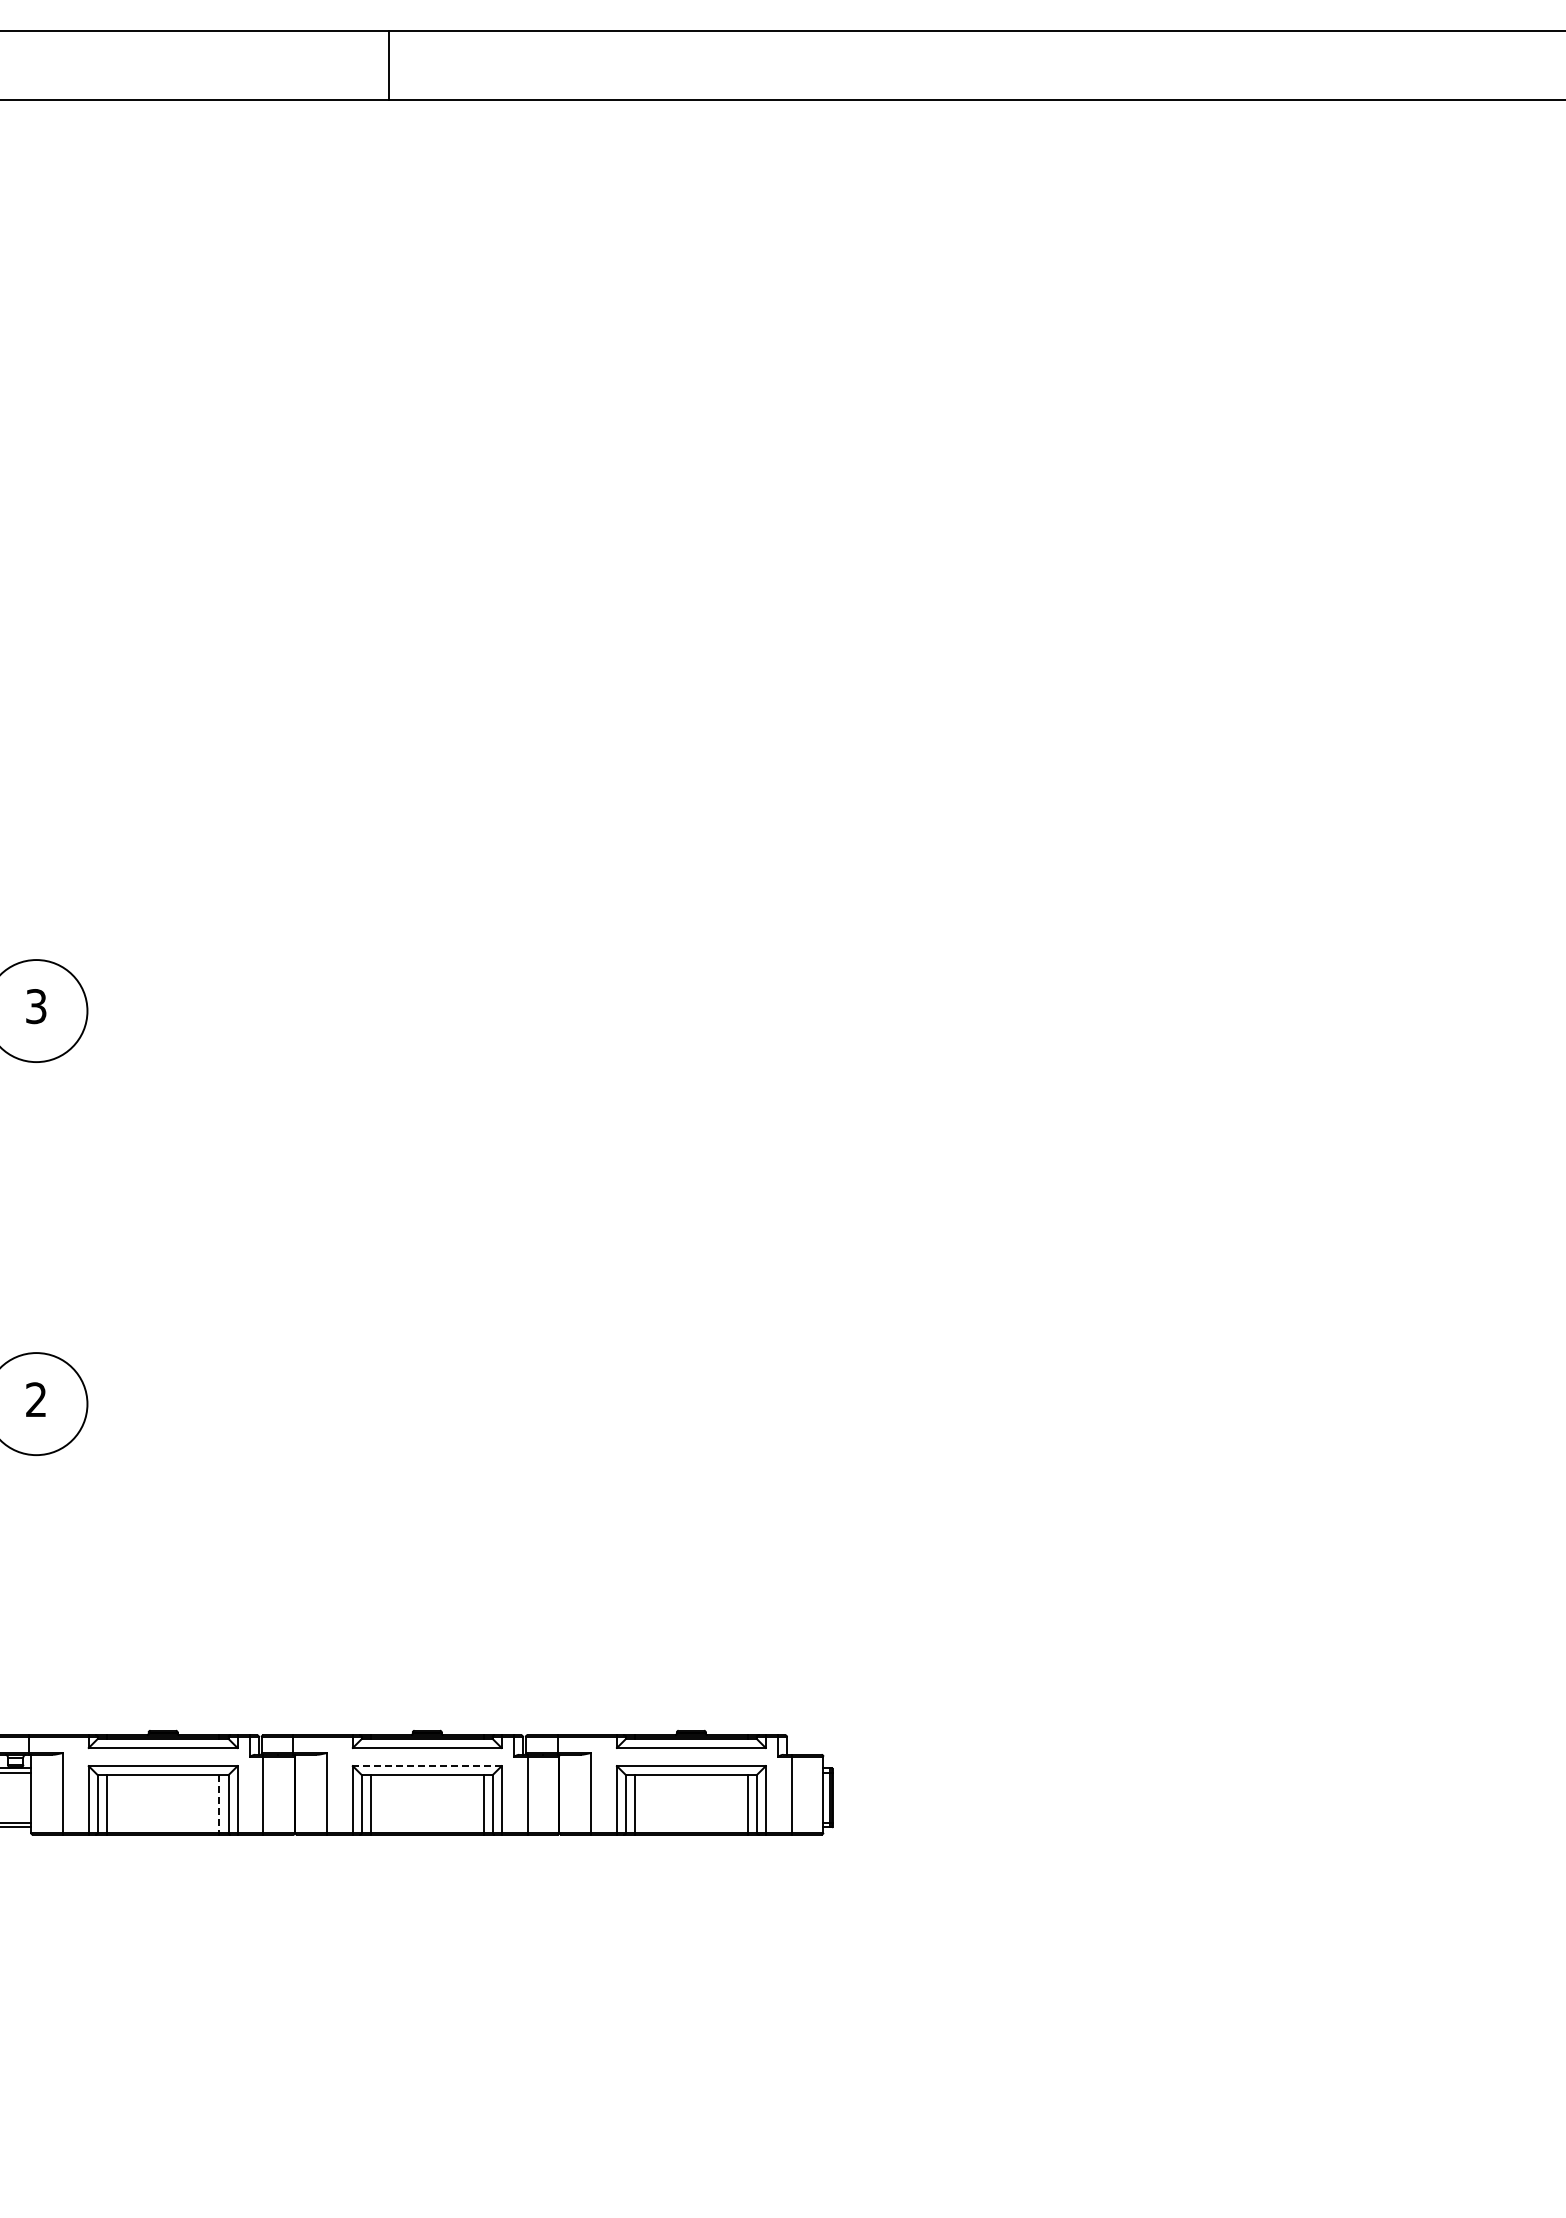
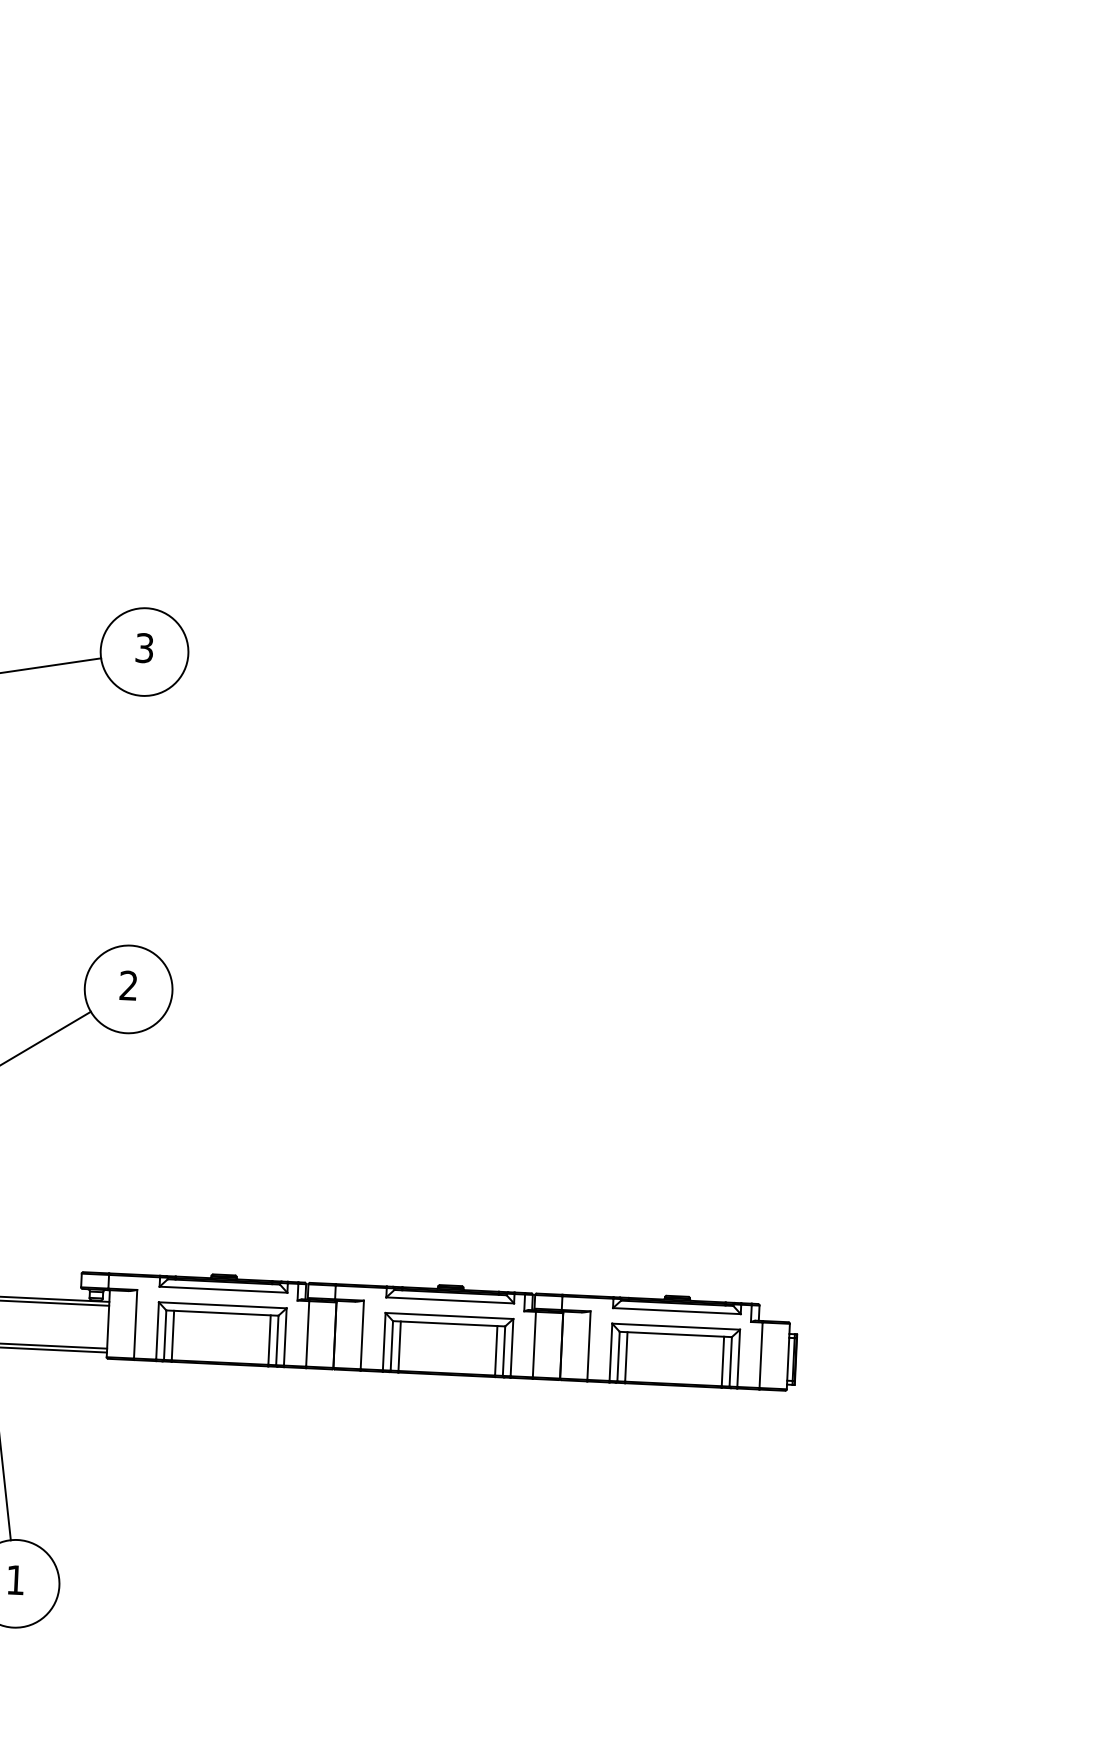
line: (426, 1766) -> (448, 1316), dashed -> solid
line: (219, 1804) -> (269, 1340), dashed -> solid

